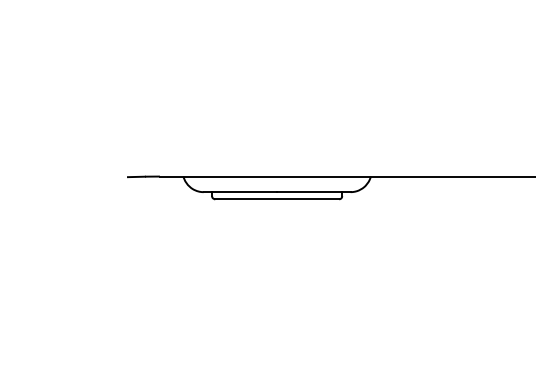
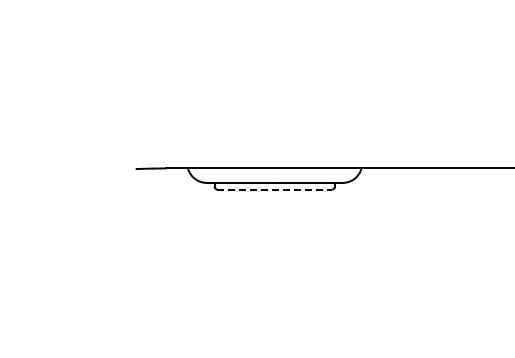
line: (277, 199) -> (275, 189), solid -> dashed

